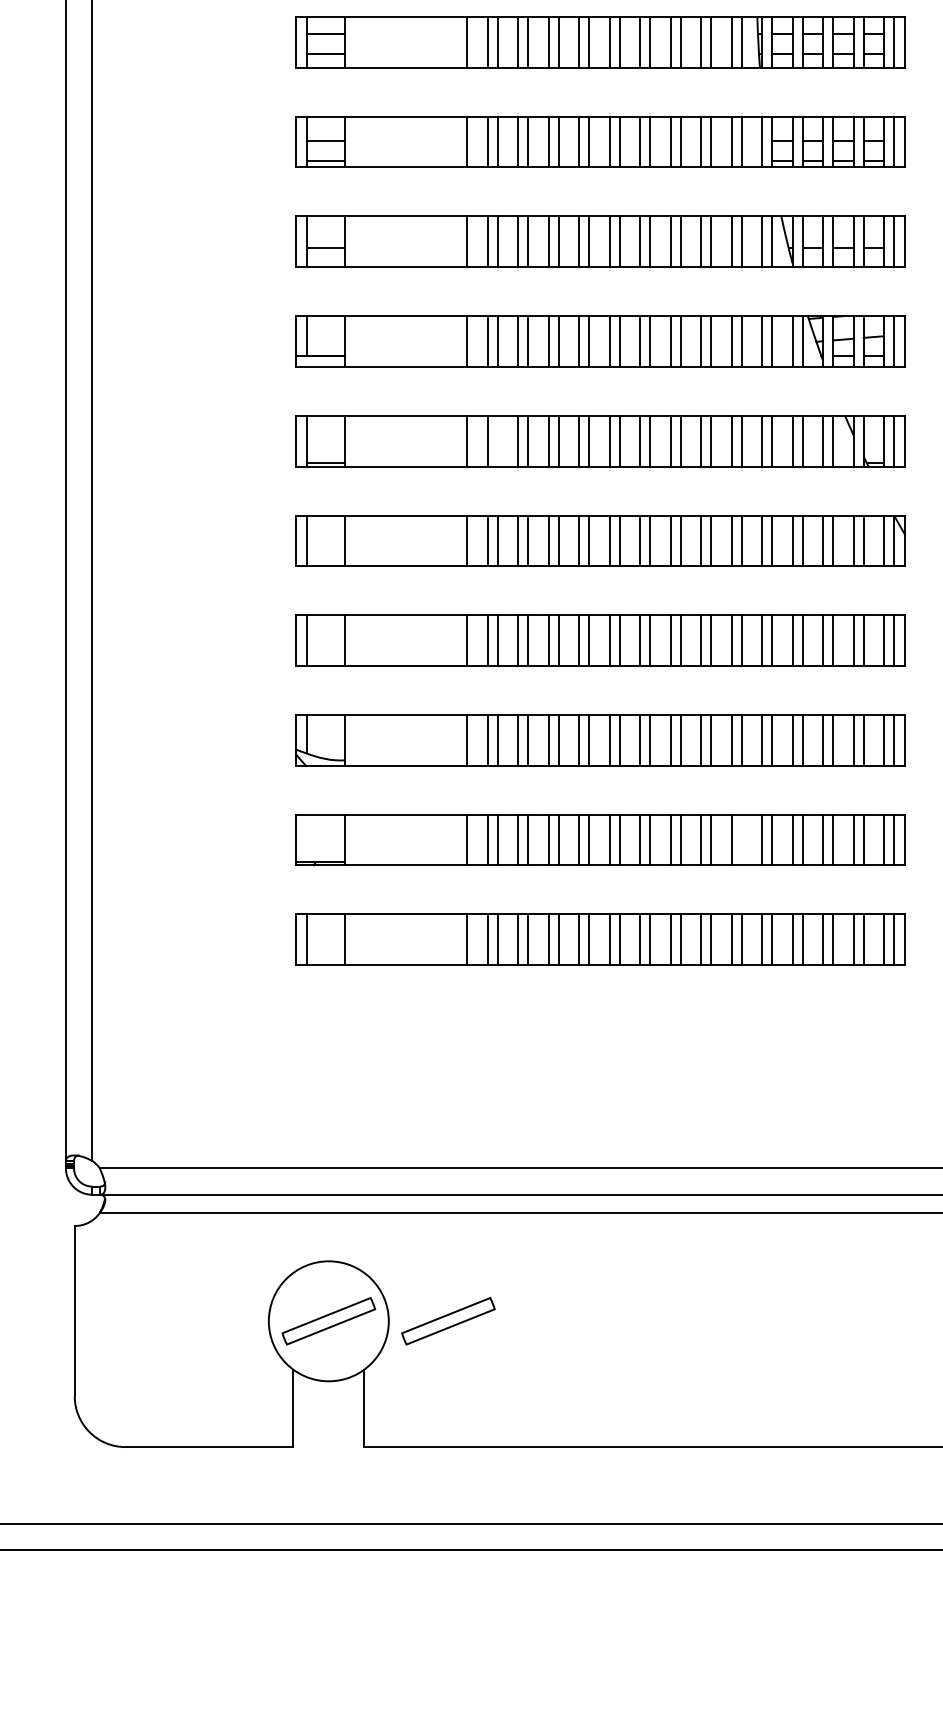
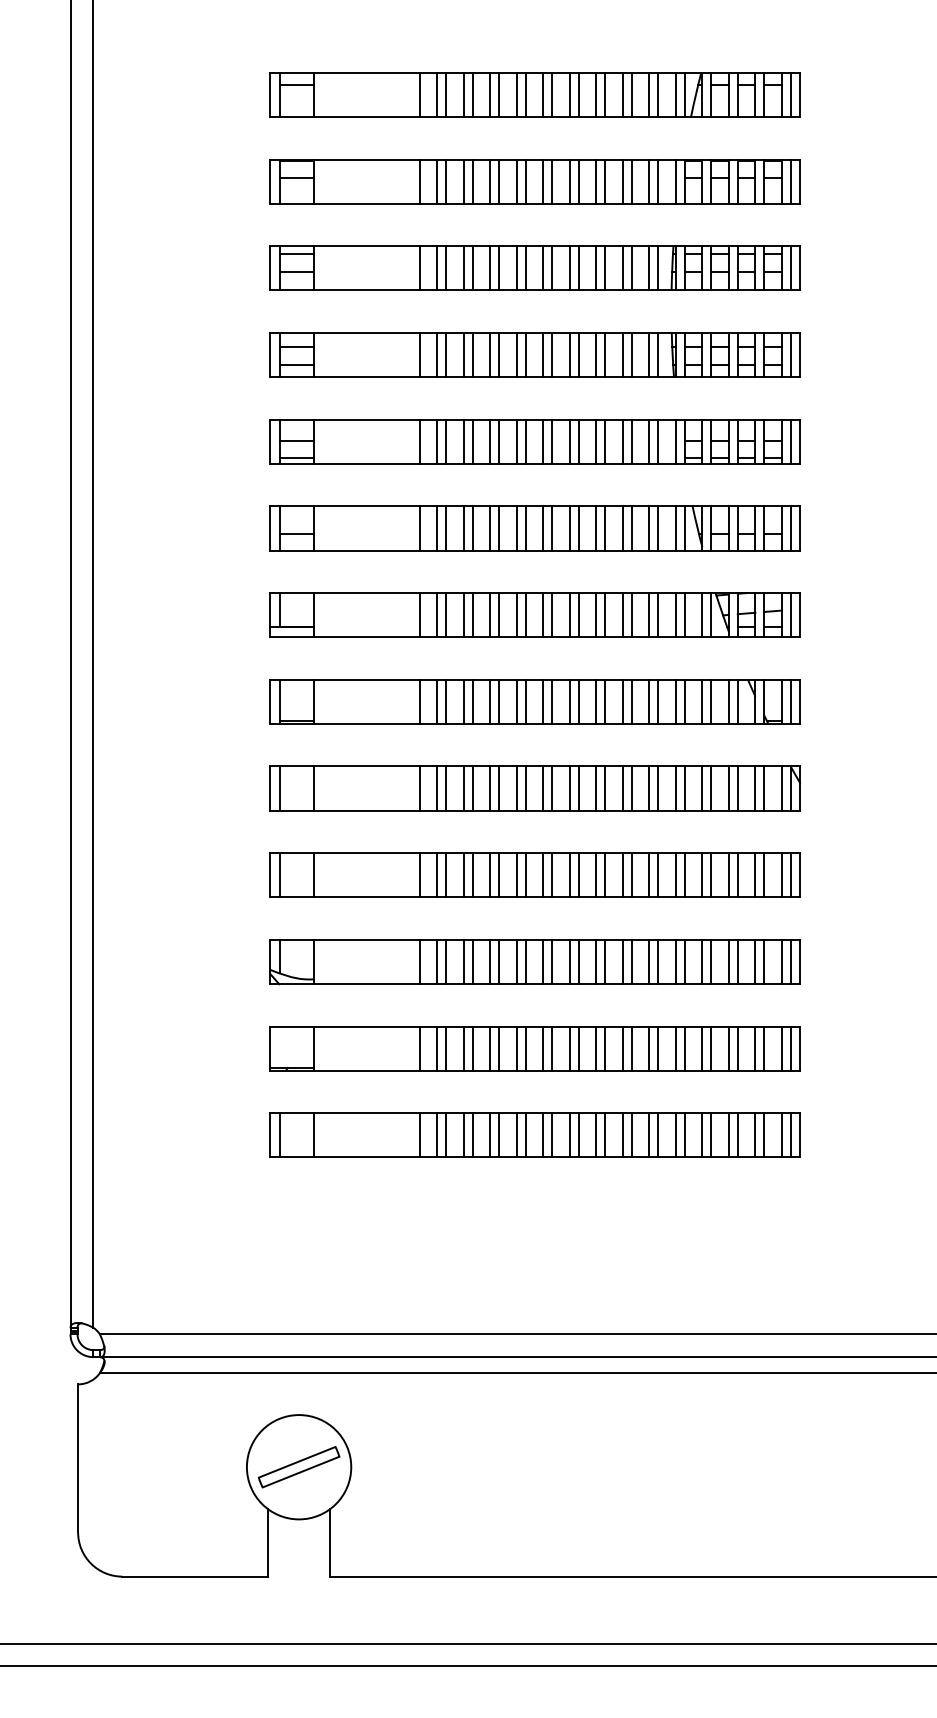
line: (498, 440) -> (446, 701), added
line: (742, 839) -> (658, 1048), added
part: (447, 1321) -> (402, 1467), removed

